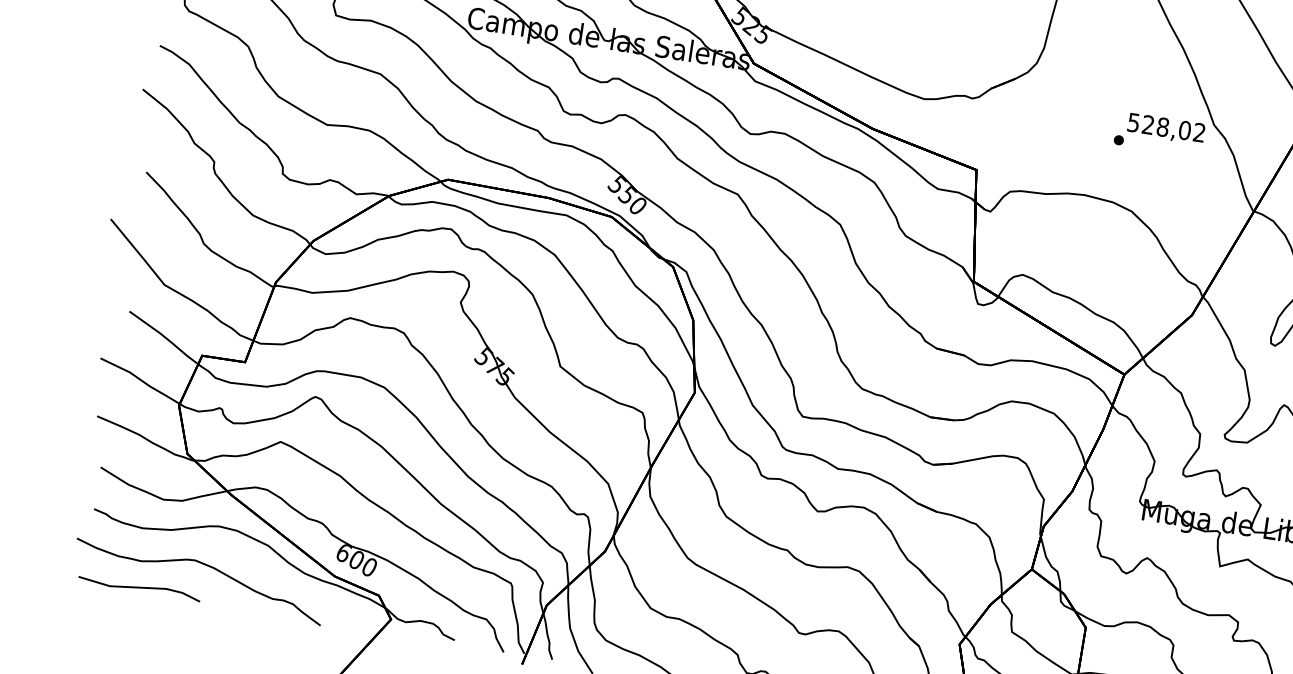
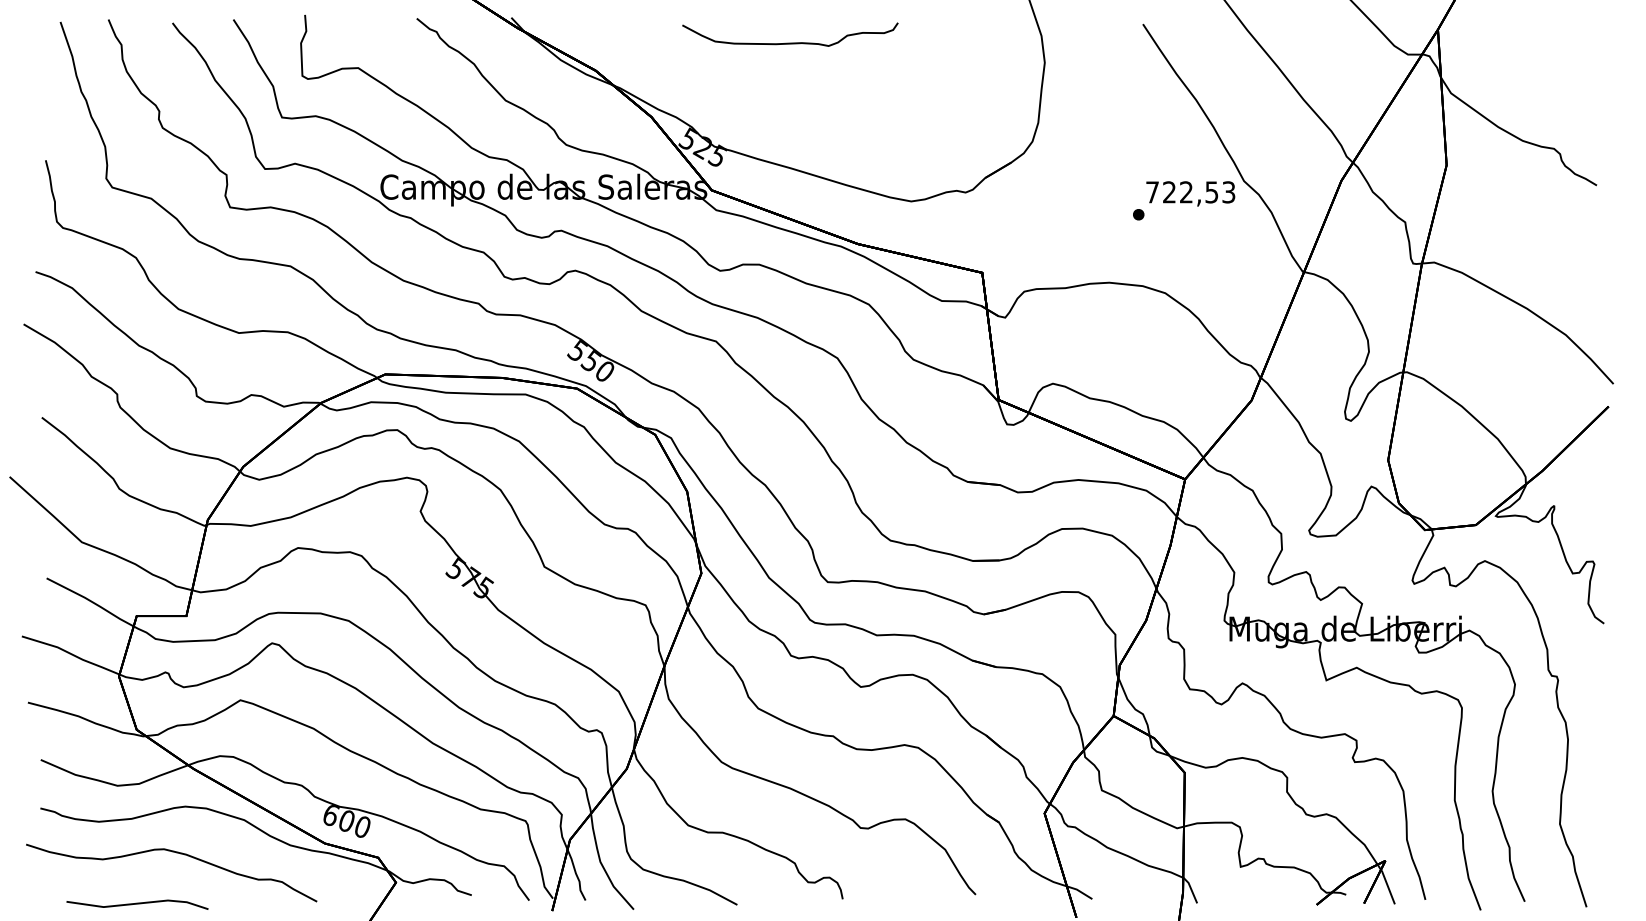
text: (1166, 127) -> (1190, 192), 528,02 -> 722,53
line: (139, 588) -> (137, 904), moved

